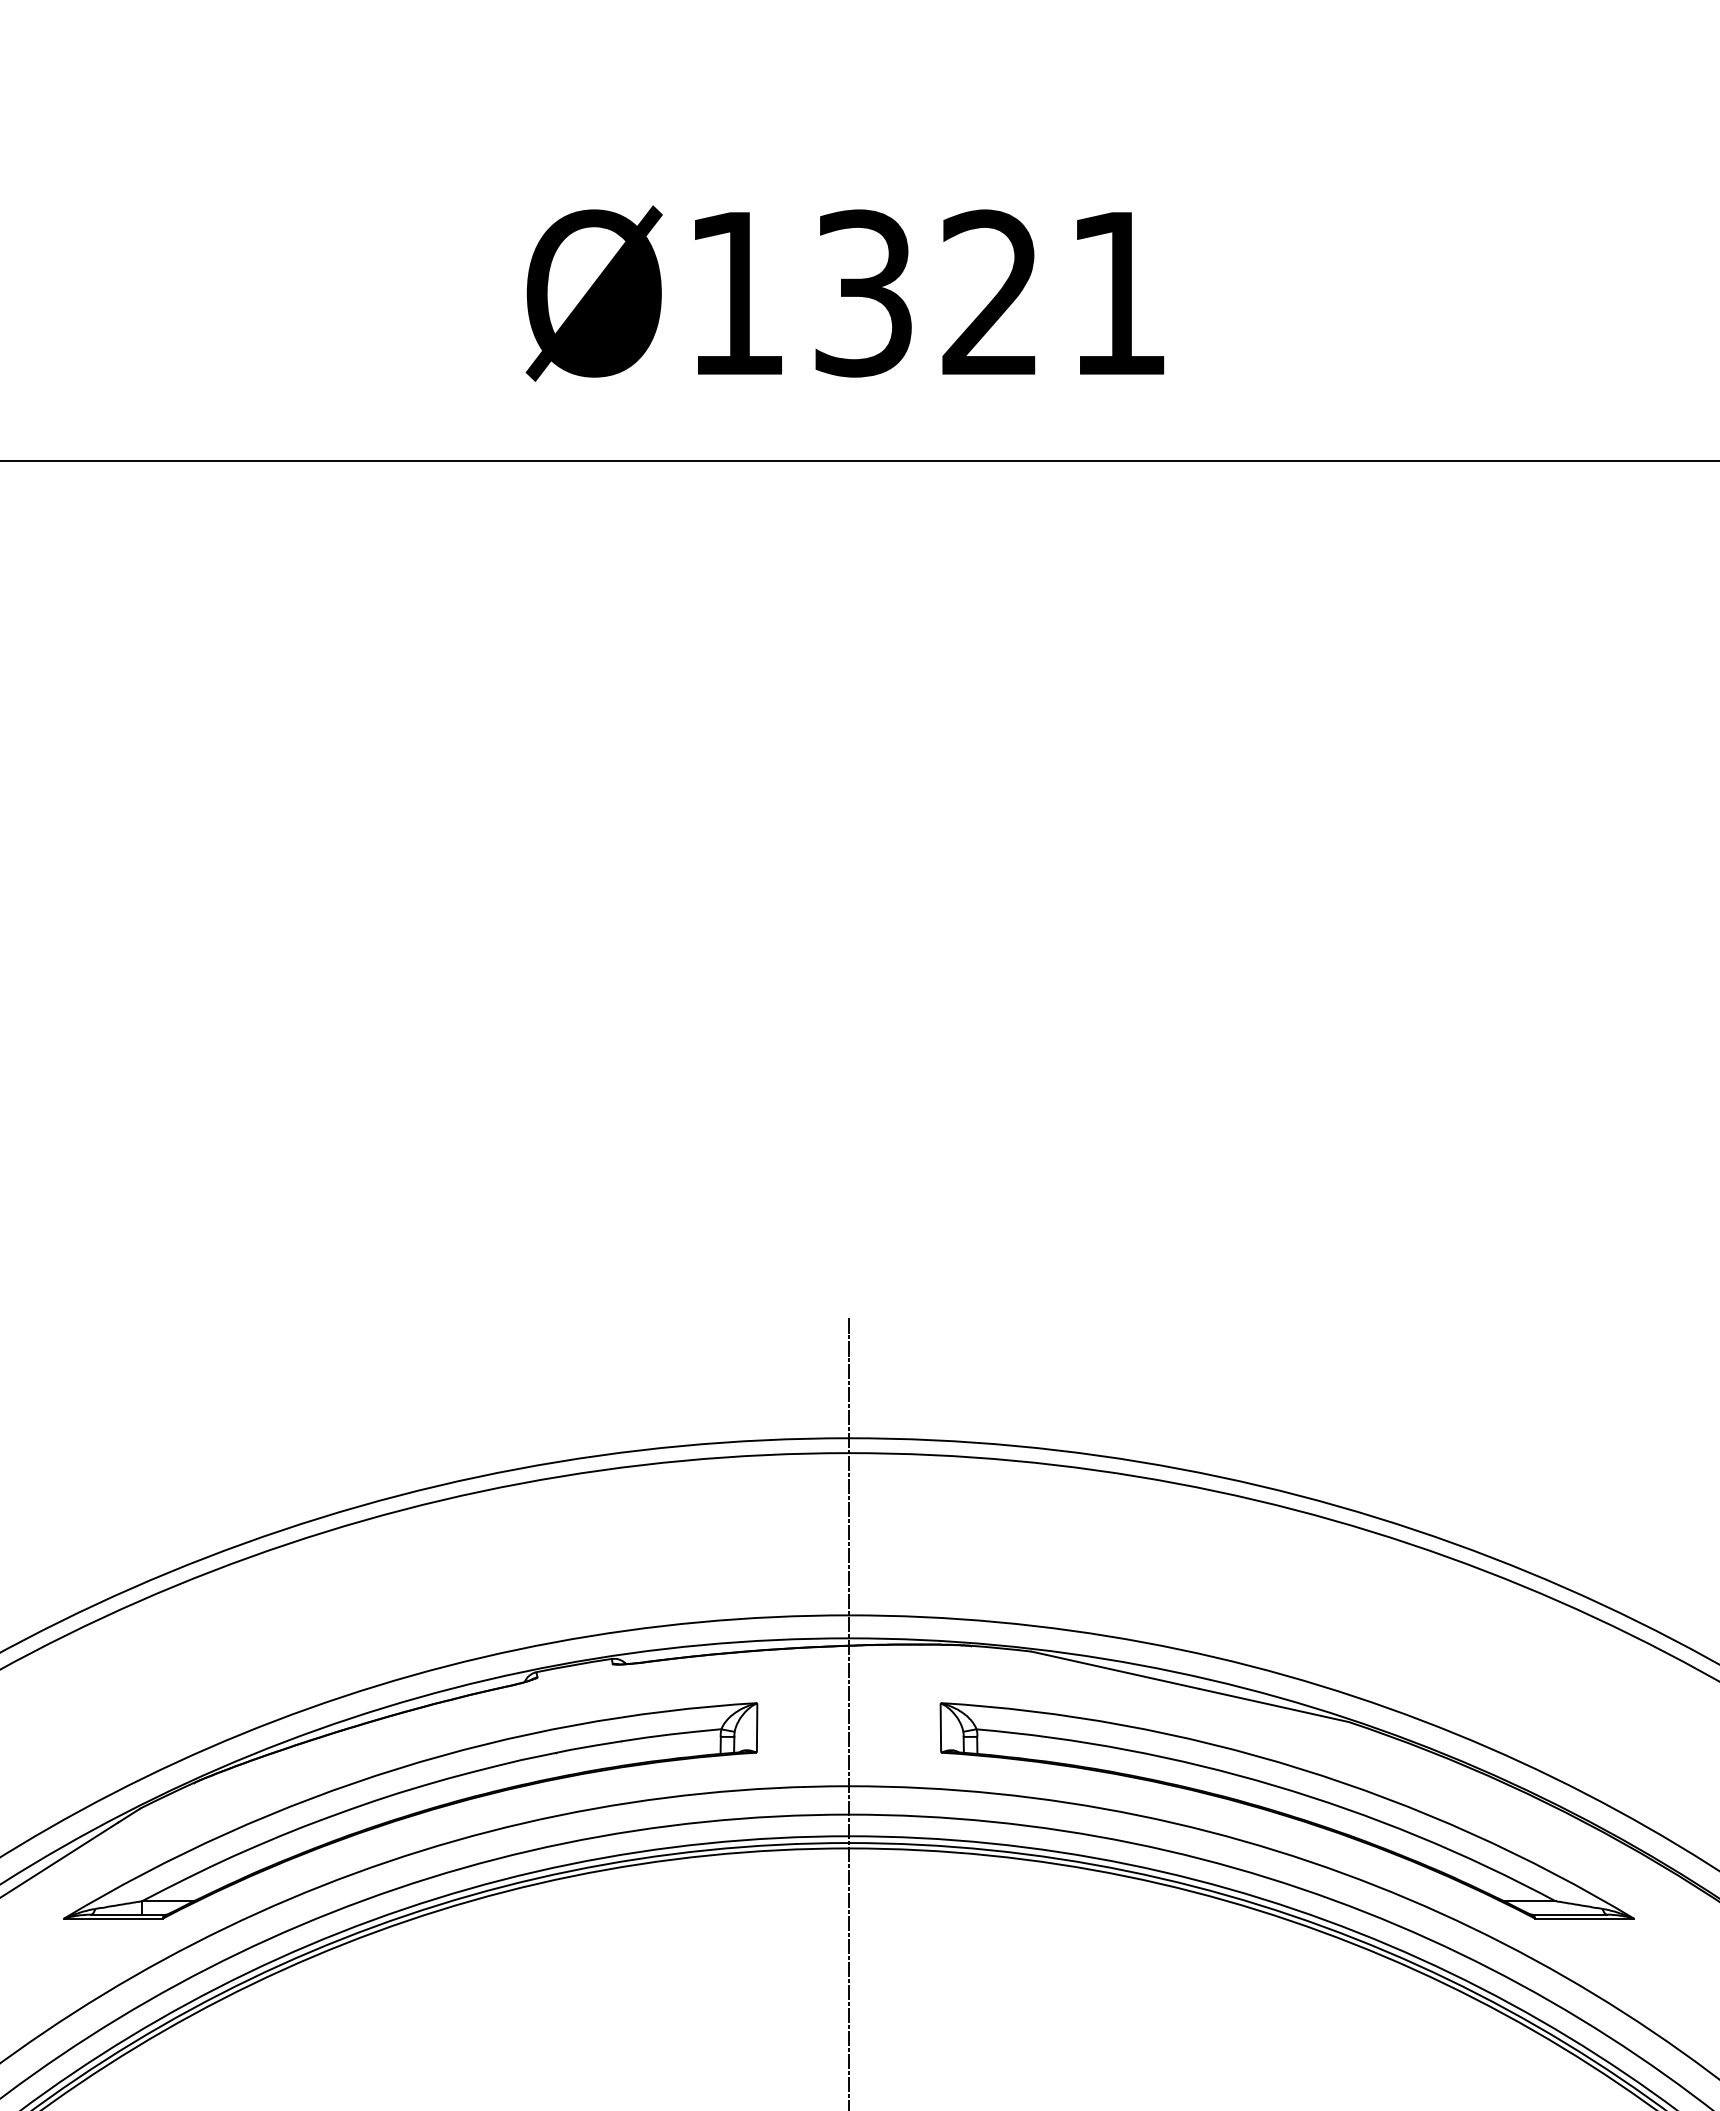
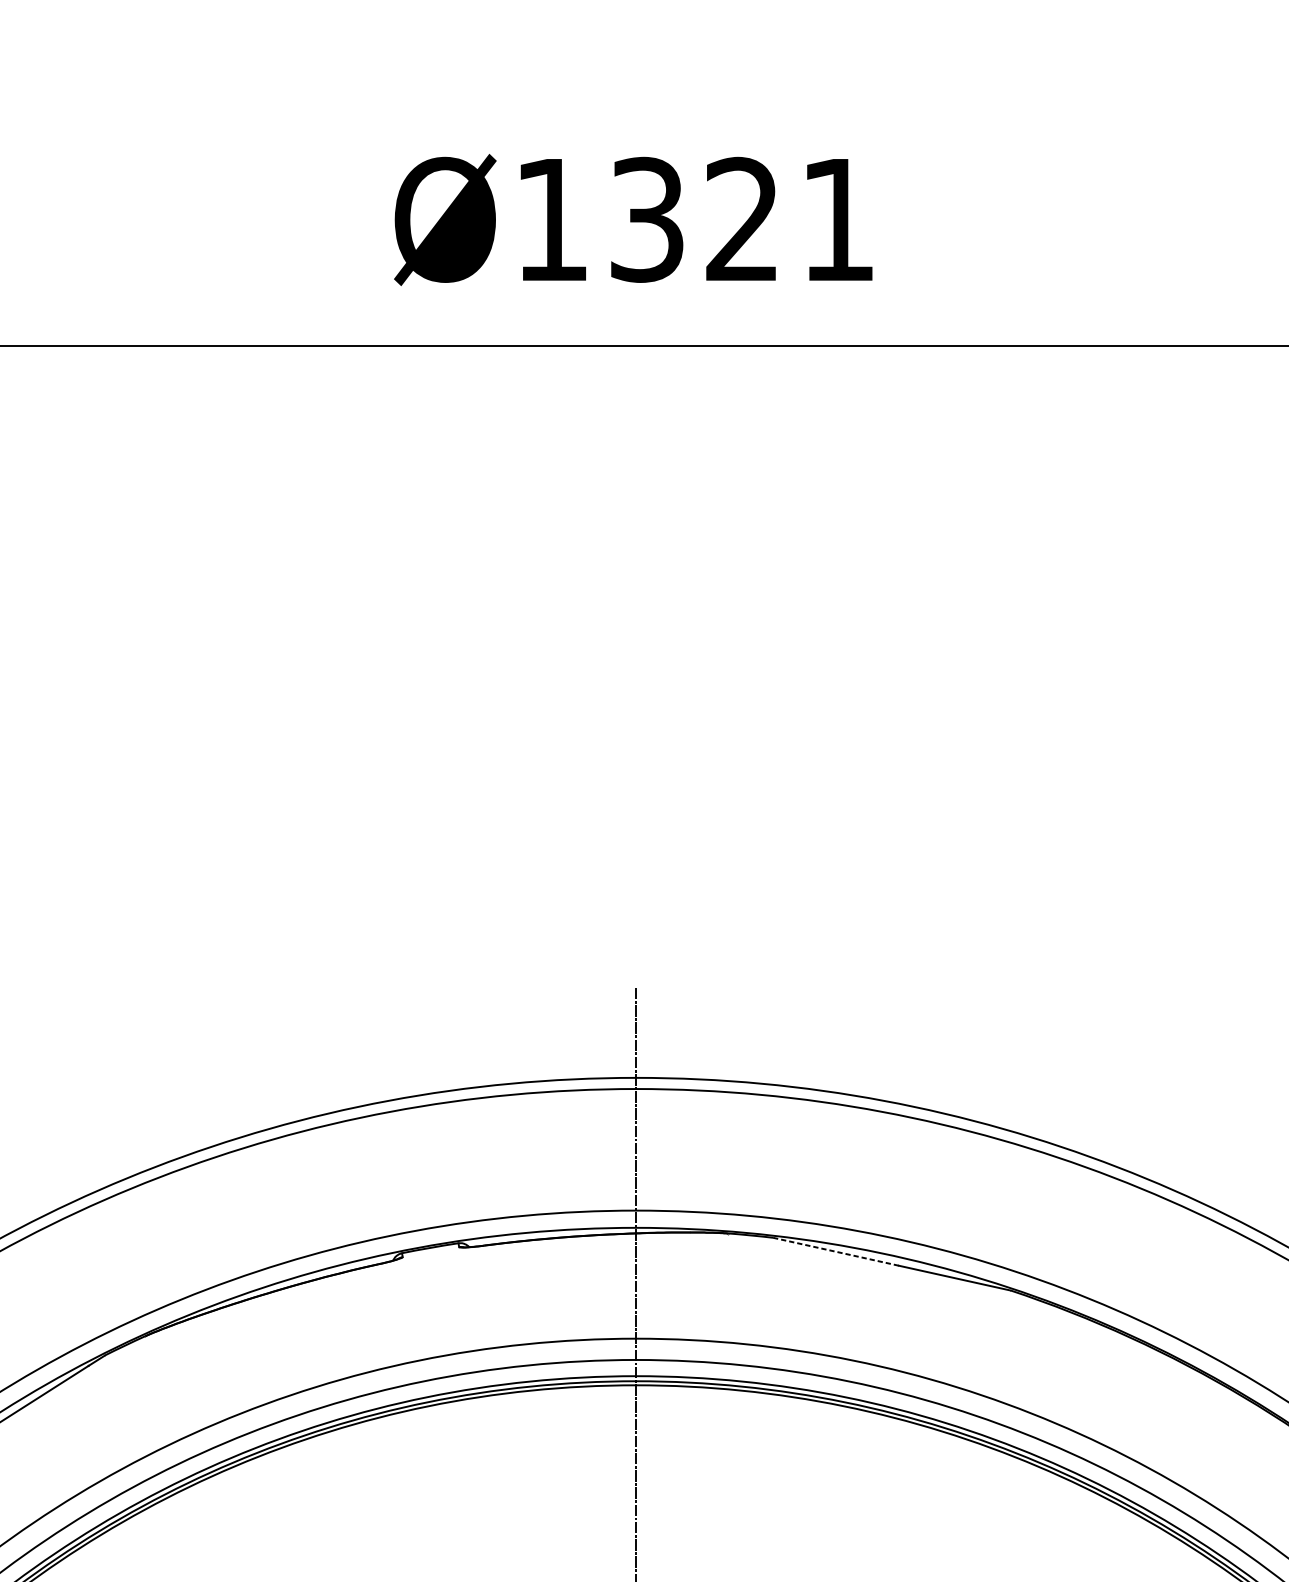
line: (1114, 1670) -> (835, 1251), solid -> dashed
part: (410, 1810) -> (307, 1356), removed
part: (1286, 1810) -> (964, 1356), removed

